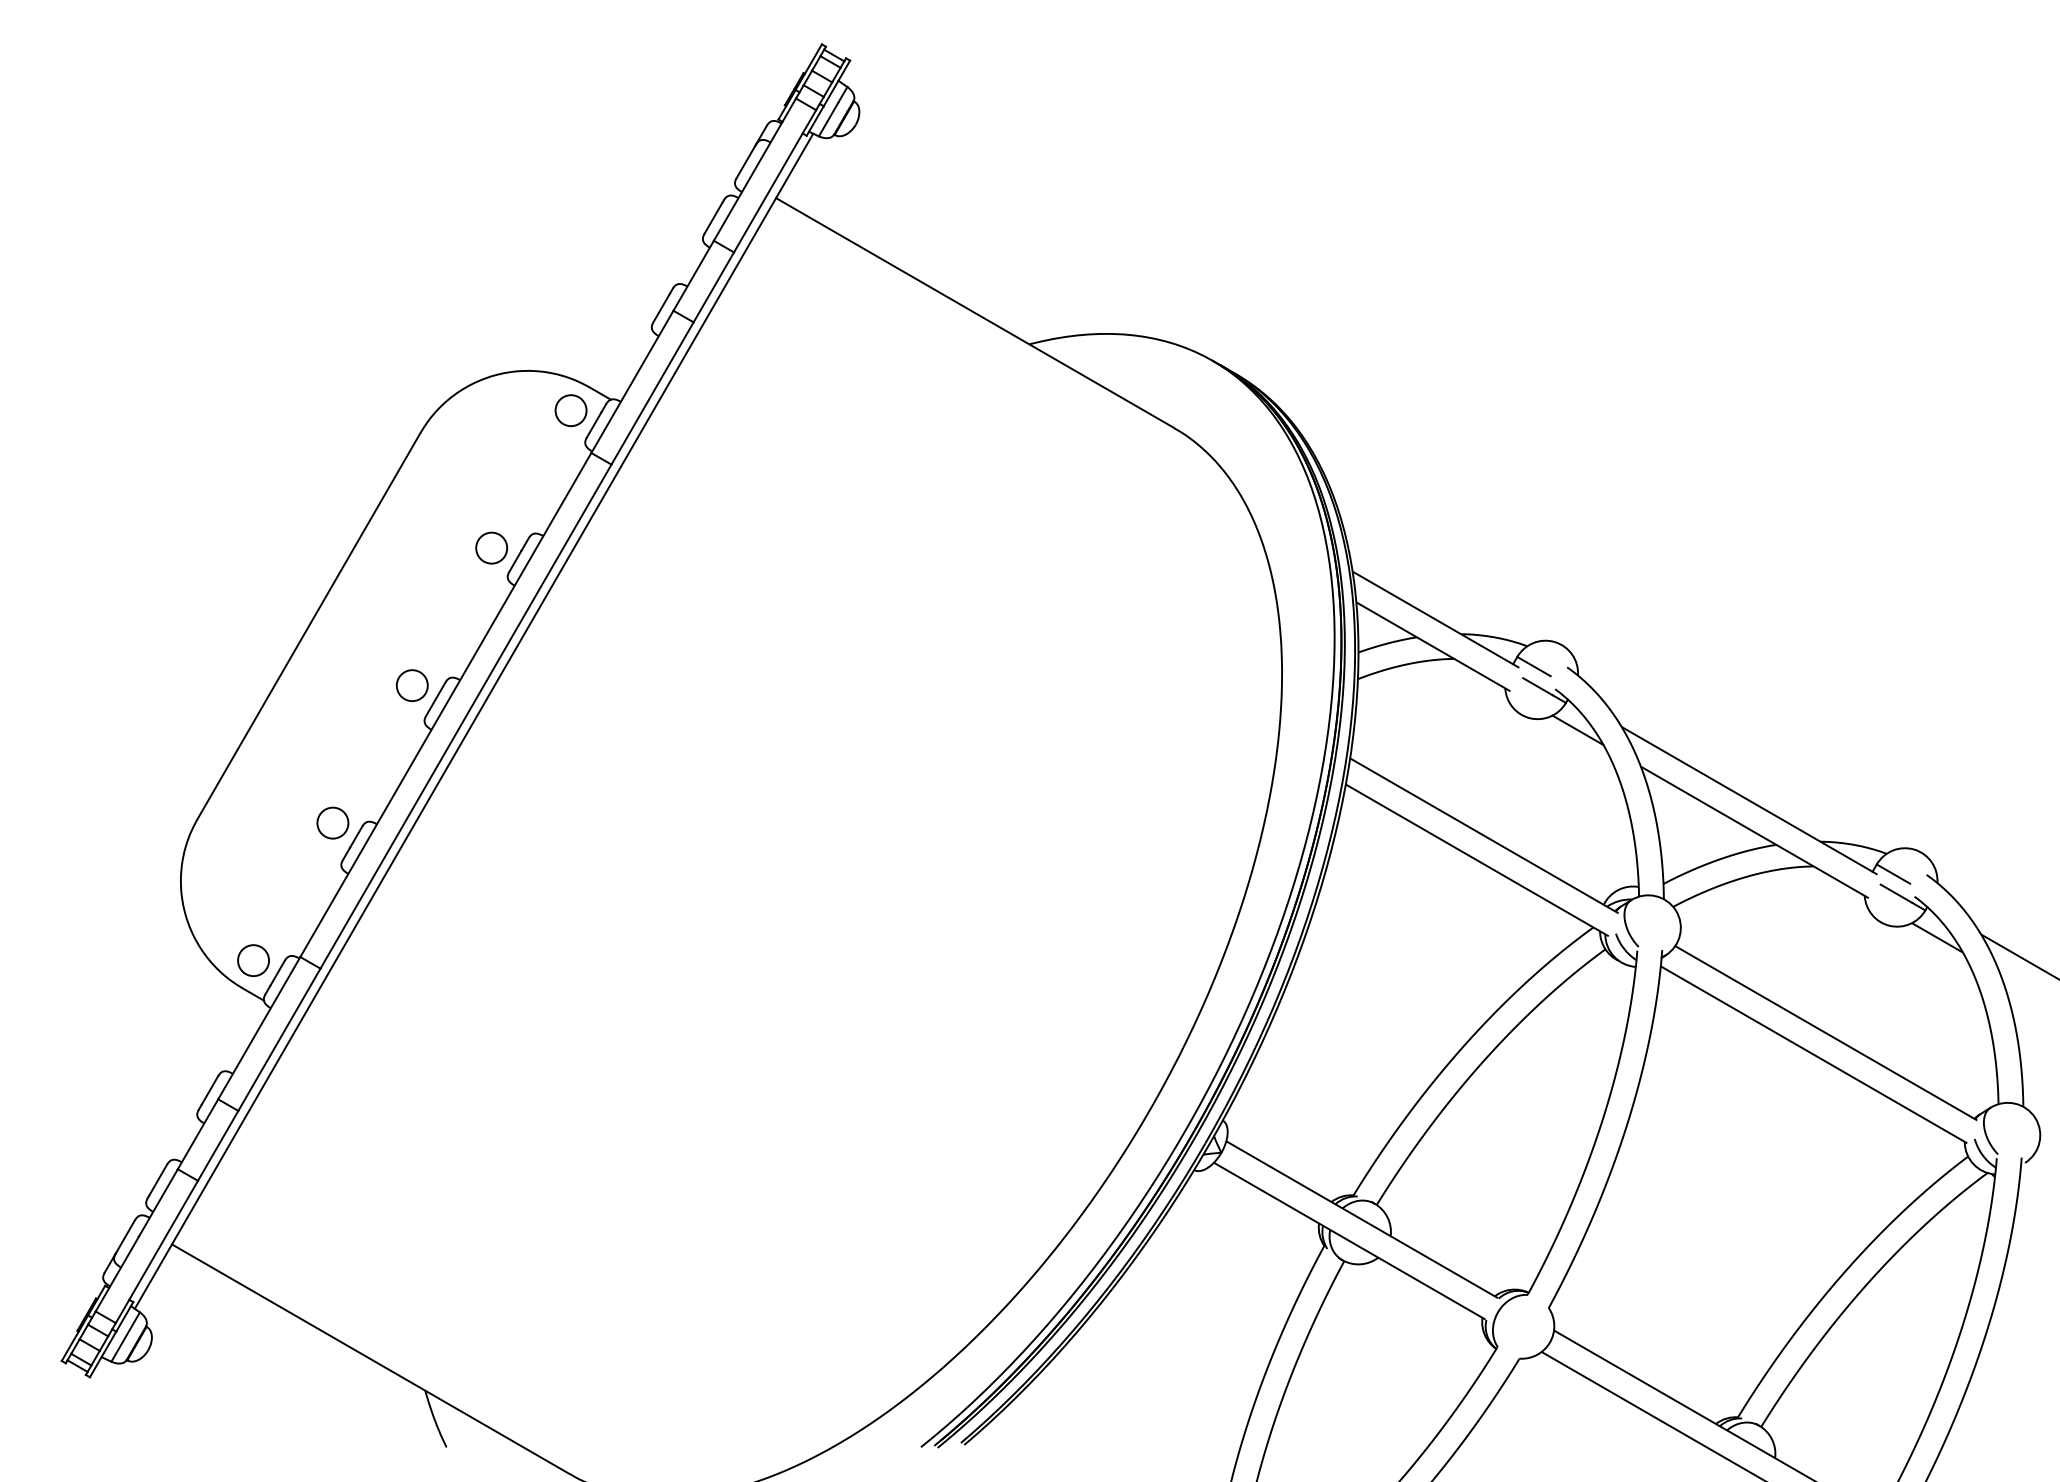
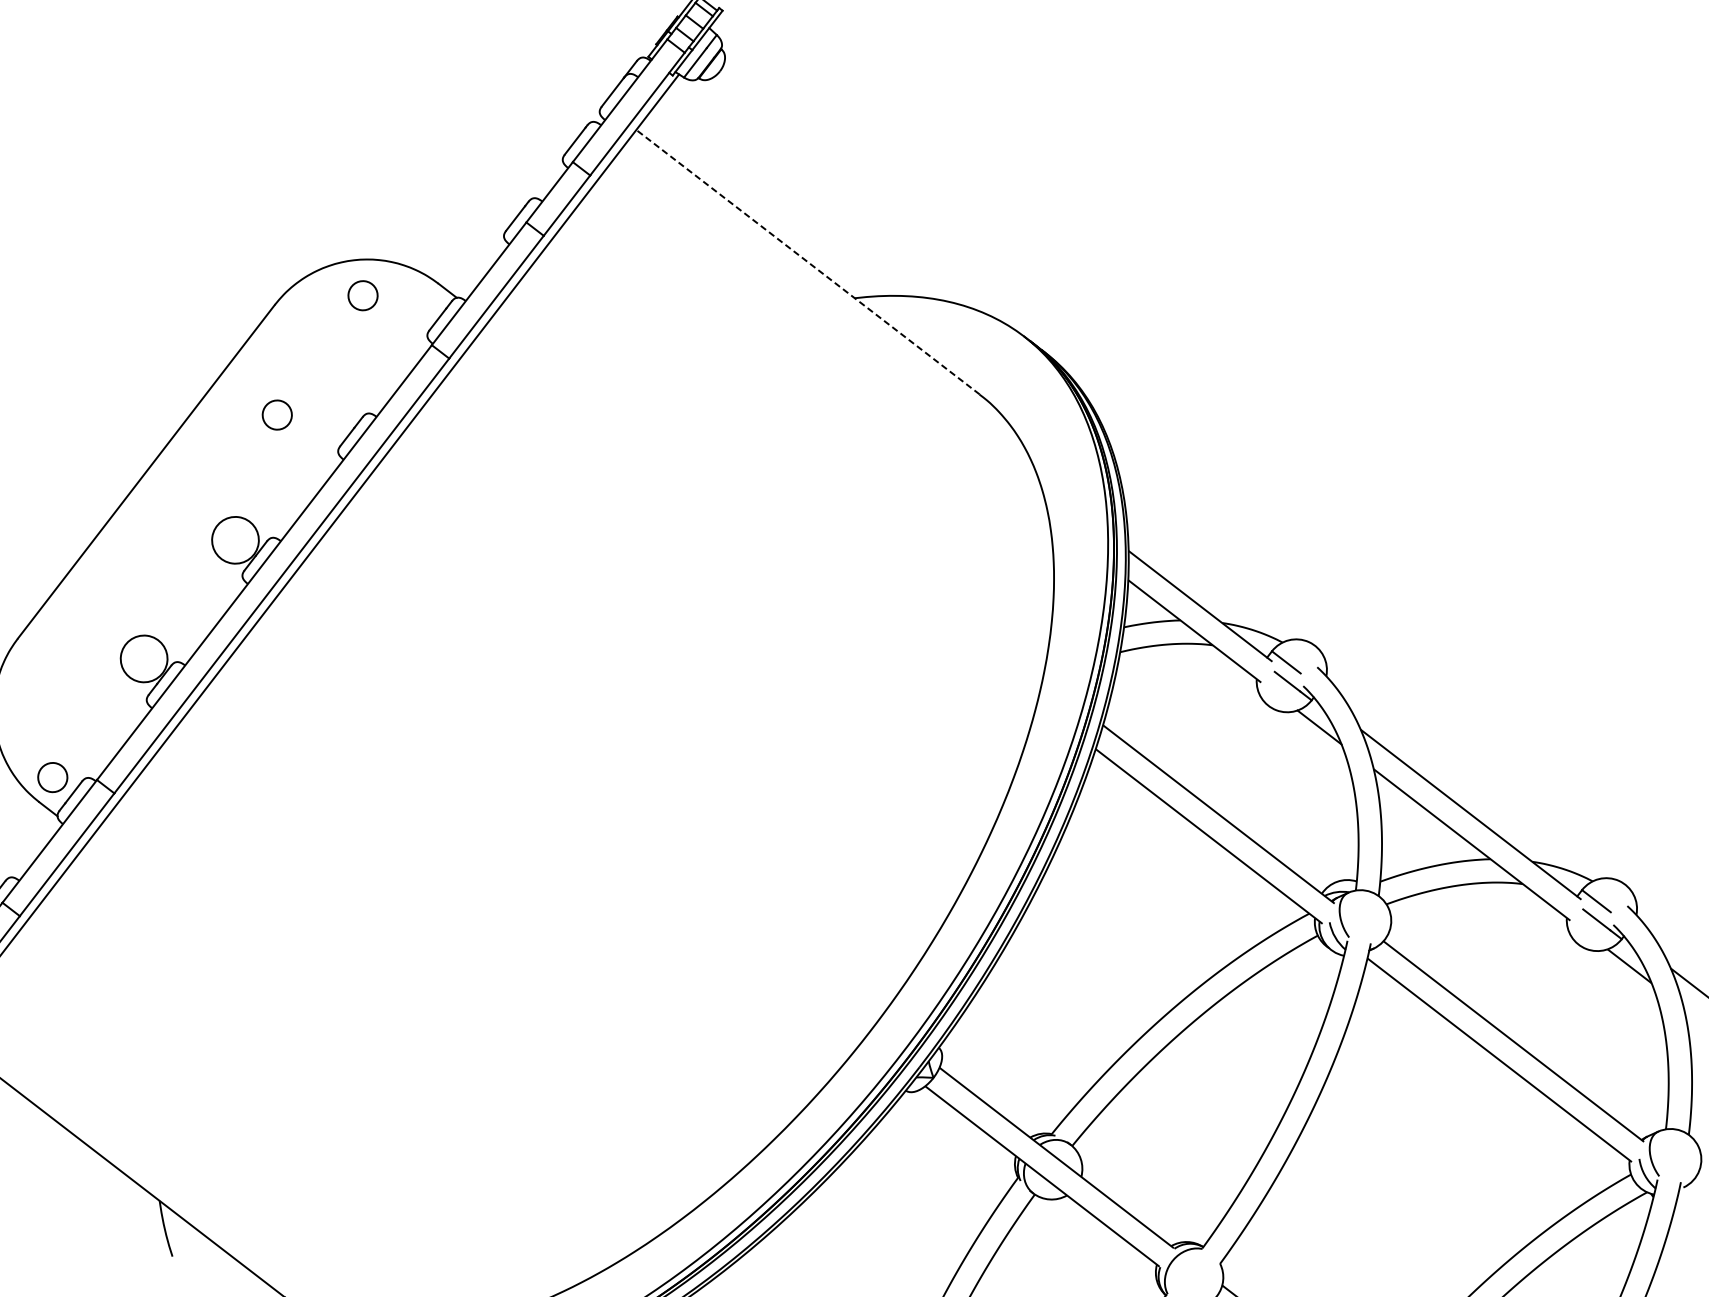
line: (975, 313) -> (808, 262), solid -> dashed
circle: (570, 410) -> (362, 295), moved
circle: (491, 547) -> (277, 414), moved
circle: (411, 685) -> (234, 540), size x1.6
circle: (332, 822) -> (143, 658), size x1.6

